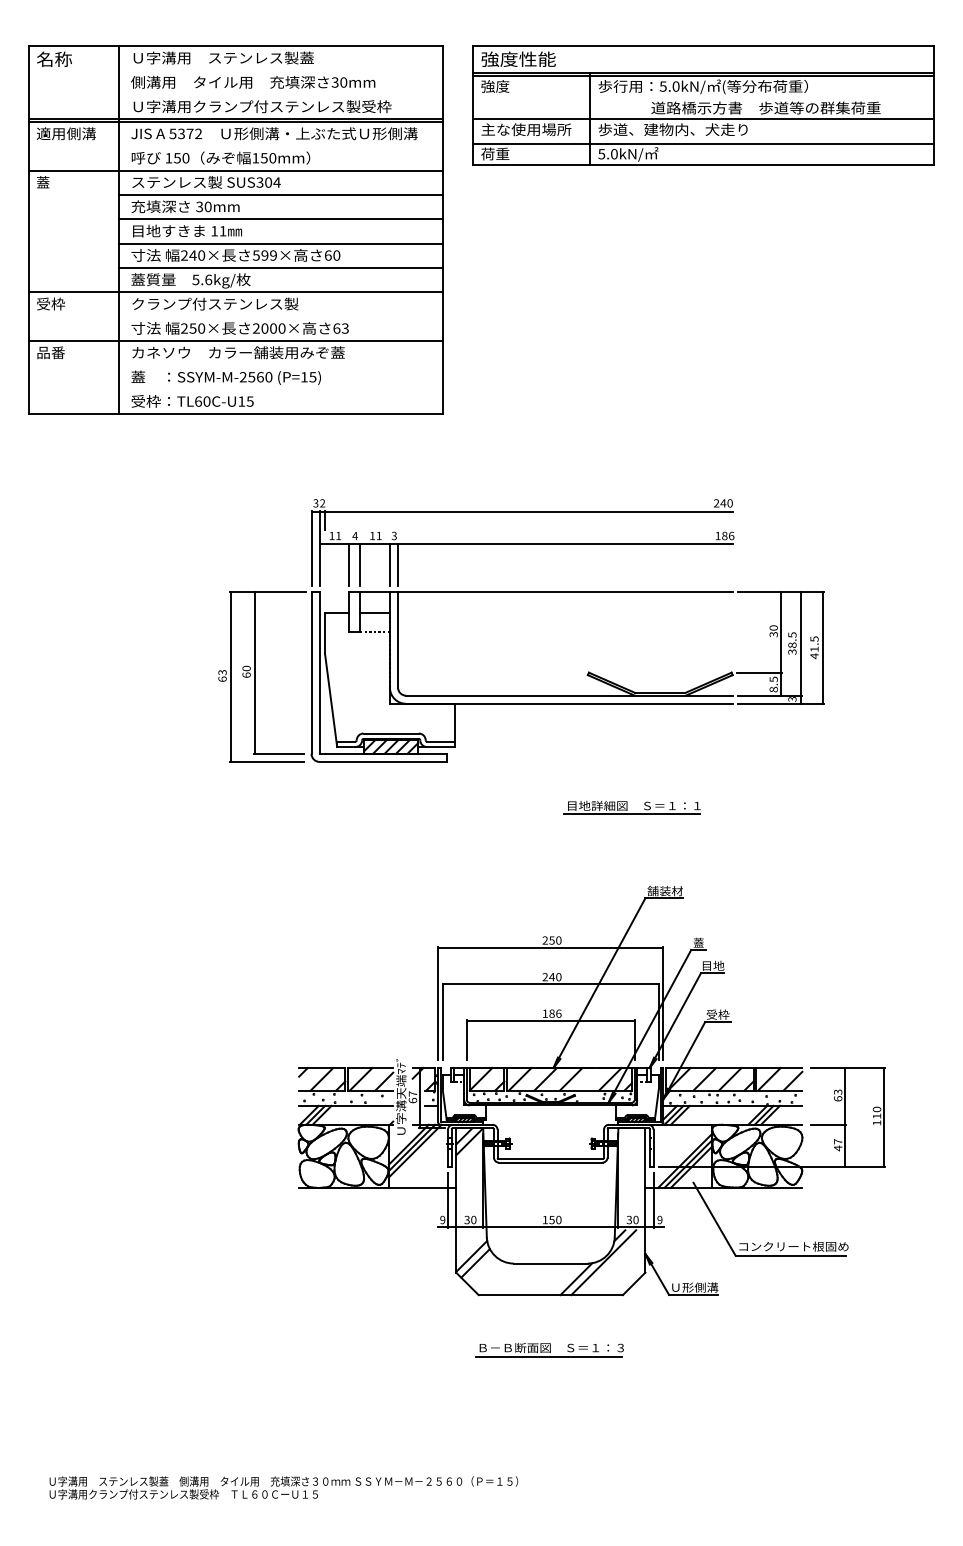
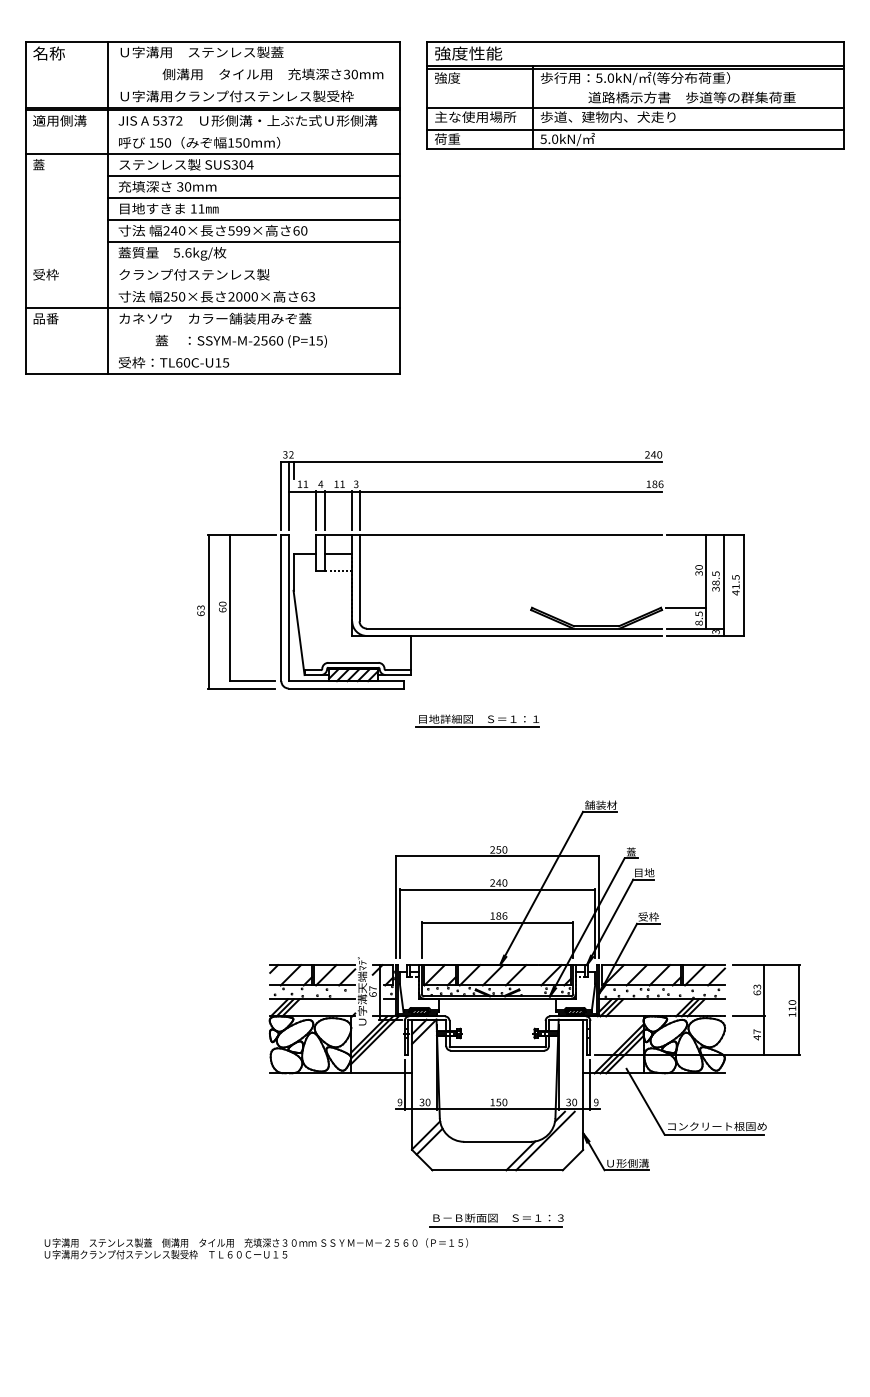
text: (253, 82) -> (273, 74), moved
line: (235, 292) -> (212, 264), removed
text: (225, 377) -> (240, 341), moved
part: (631, 807) -> (476, 720), moved
text: (283, 1487) -> (256, 1248), moved

